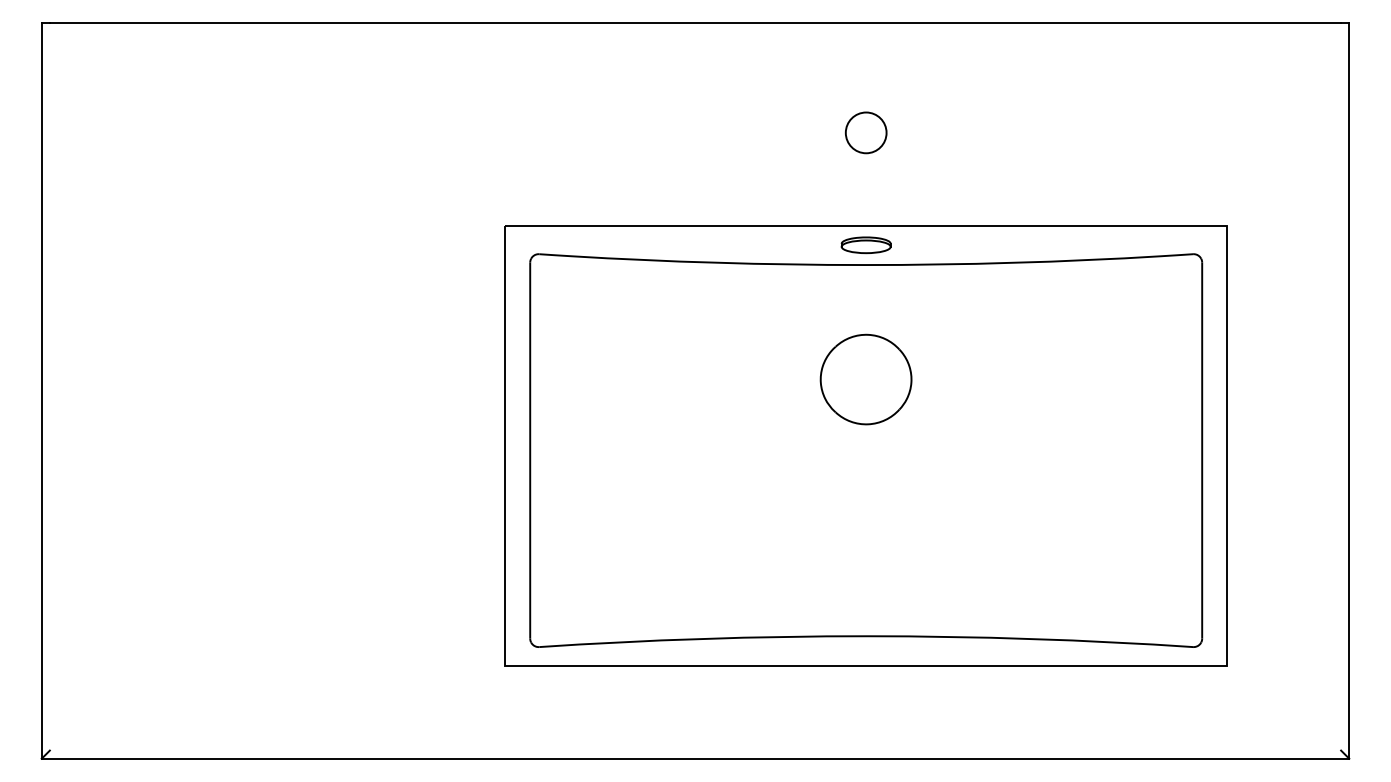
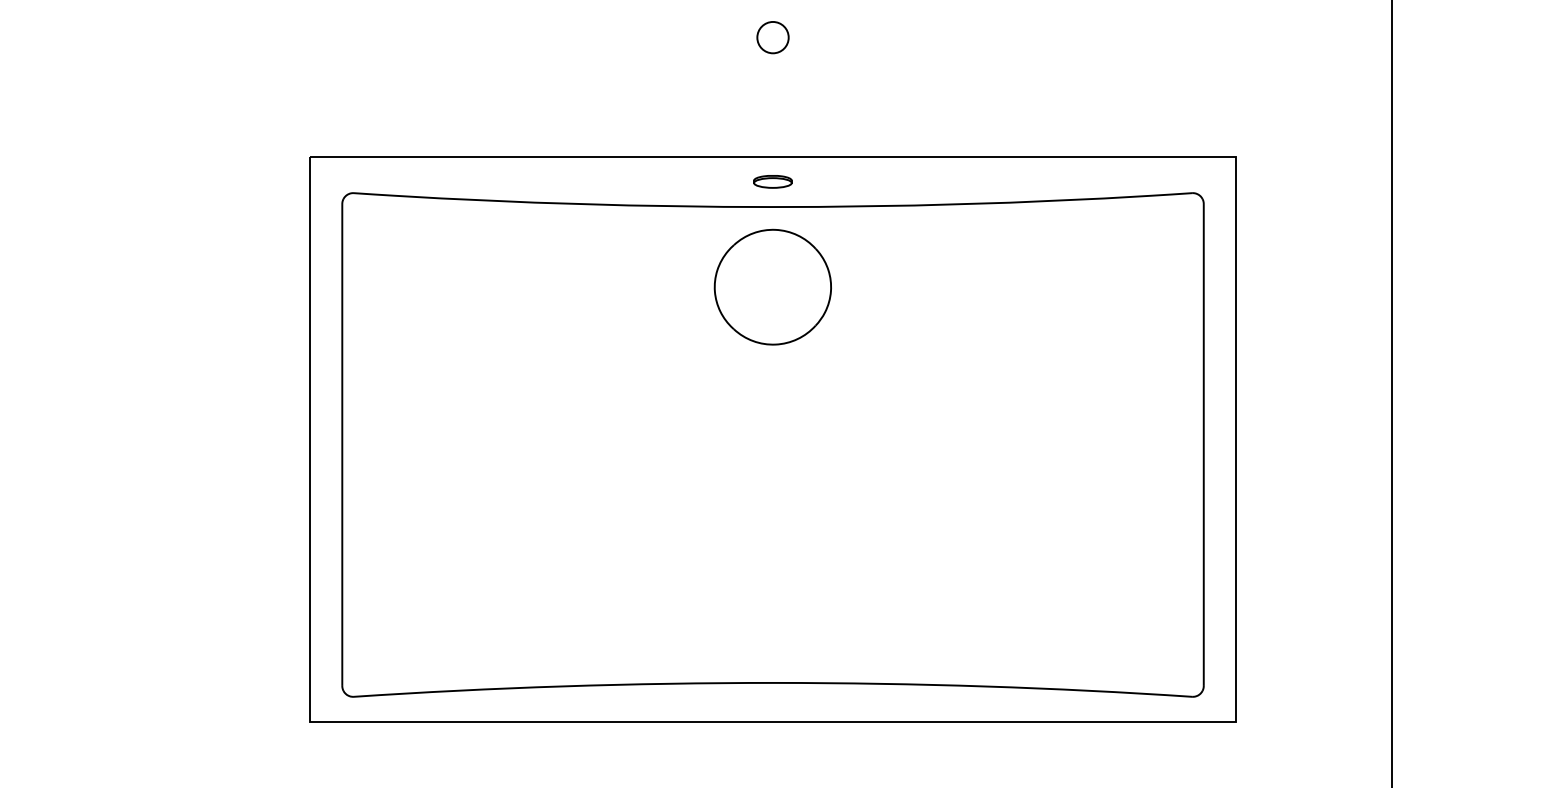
circle: (865, 132) -> (772, 37), size x0.6
part: (865, 245) -> (772, 181), size x0.6
part: (865, 379) -> (772, 287), moved

